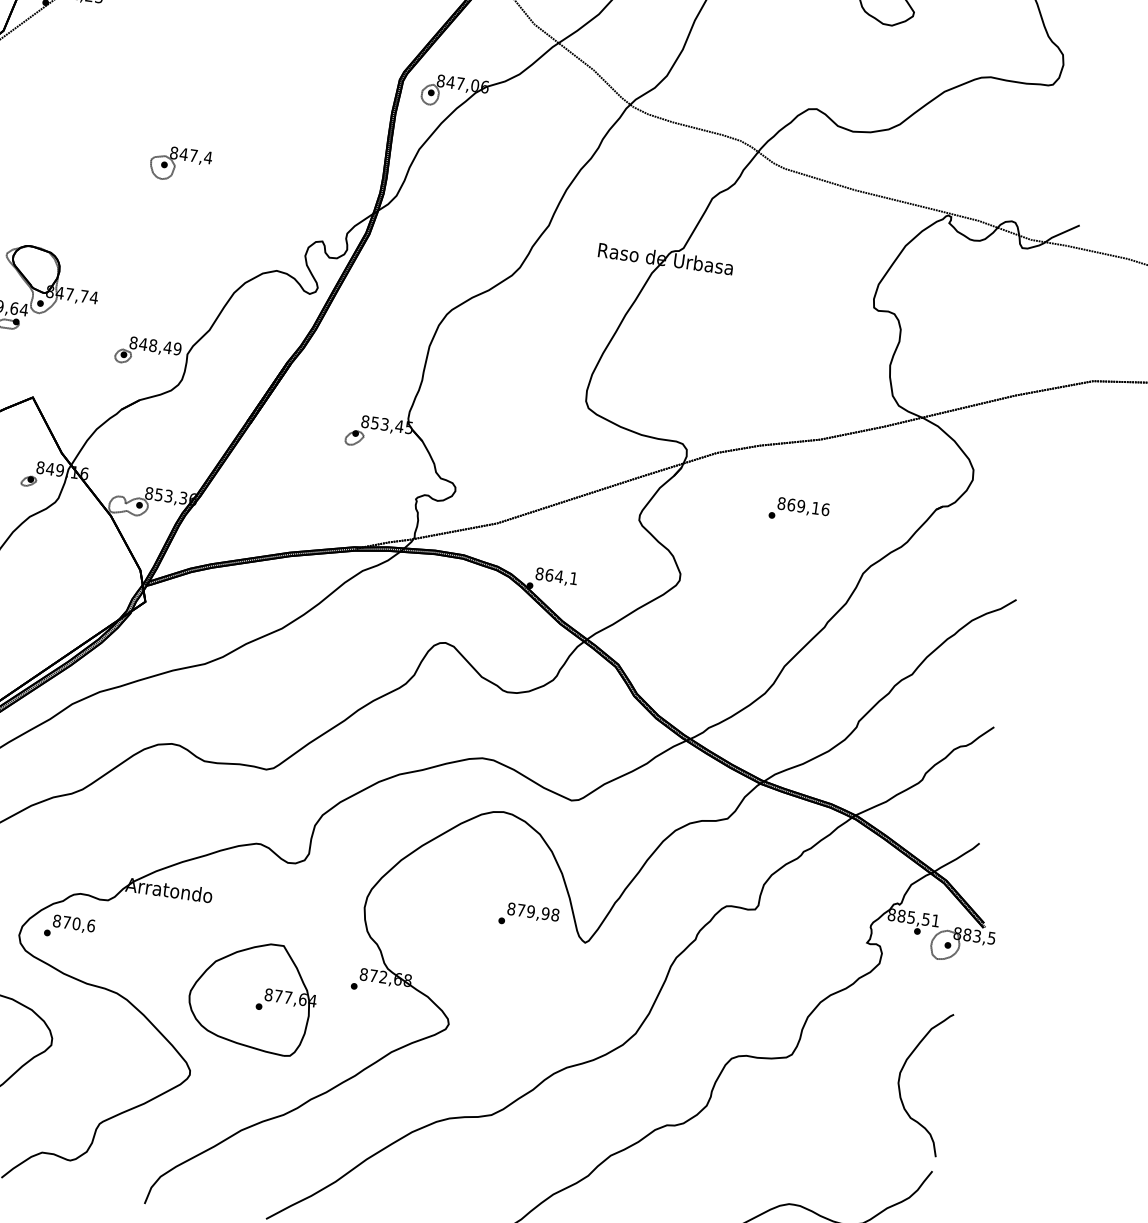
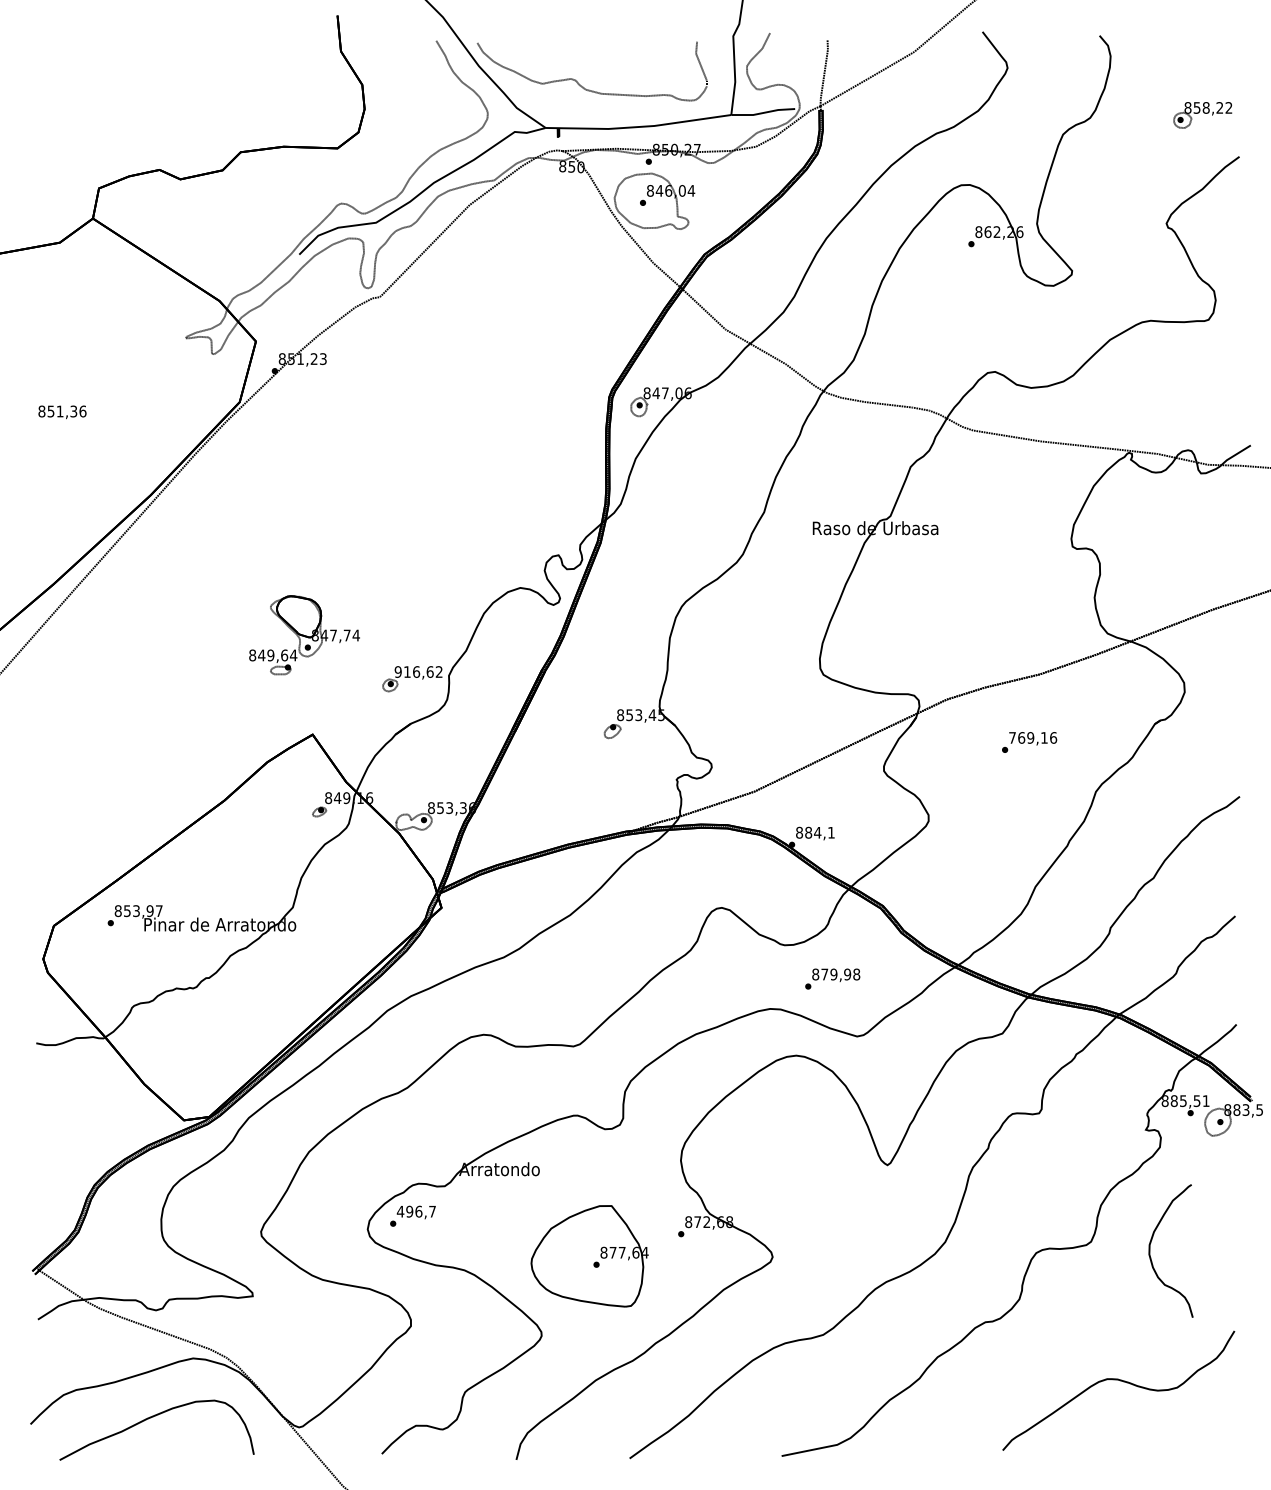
part: (180, 164) -> (418, 502), removed
text: (155, 345) -> (418, 671), 848,49 -> 916,62
text: (781, 503) -> (1012, 737), 869,16 -> 769,16
text: (549, 574) -> (808, 832), 864,1 -> 884,1
text: (528, 915) -> (832, 978), moved
text: (74, 923) -> (416, 1211), 870,6 -> 496,7
curve: (900, 1078) -> (1150, 1250), moved

